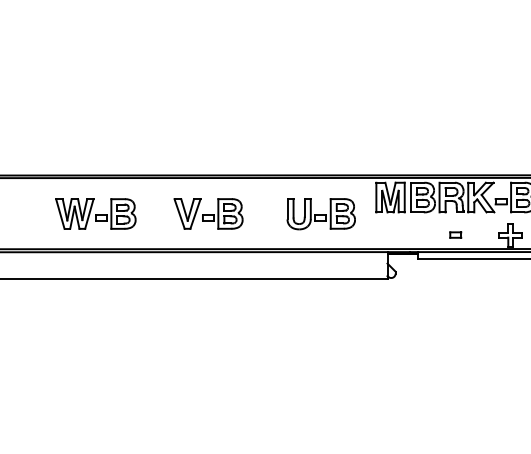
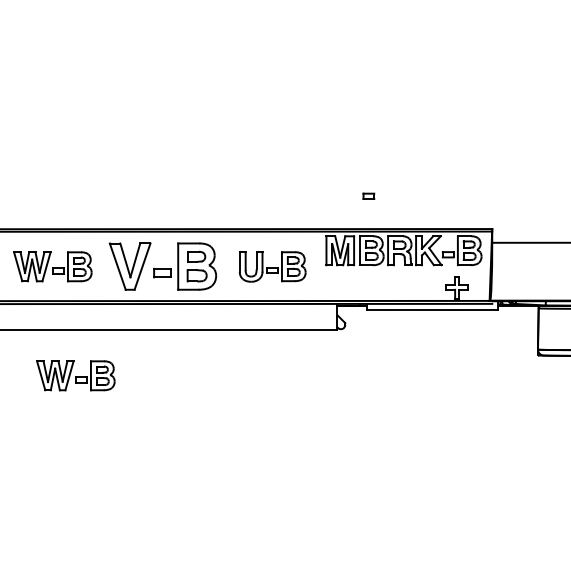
part: (208, 213) -> (162, 266), size x1.6
part: (455, 234) -> (368, 195), moved
part: (119, 325) -> (75, 375), added

